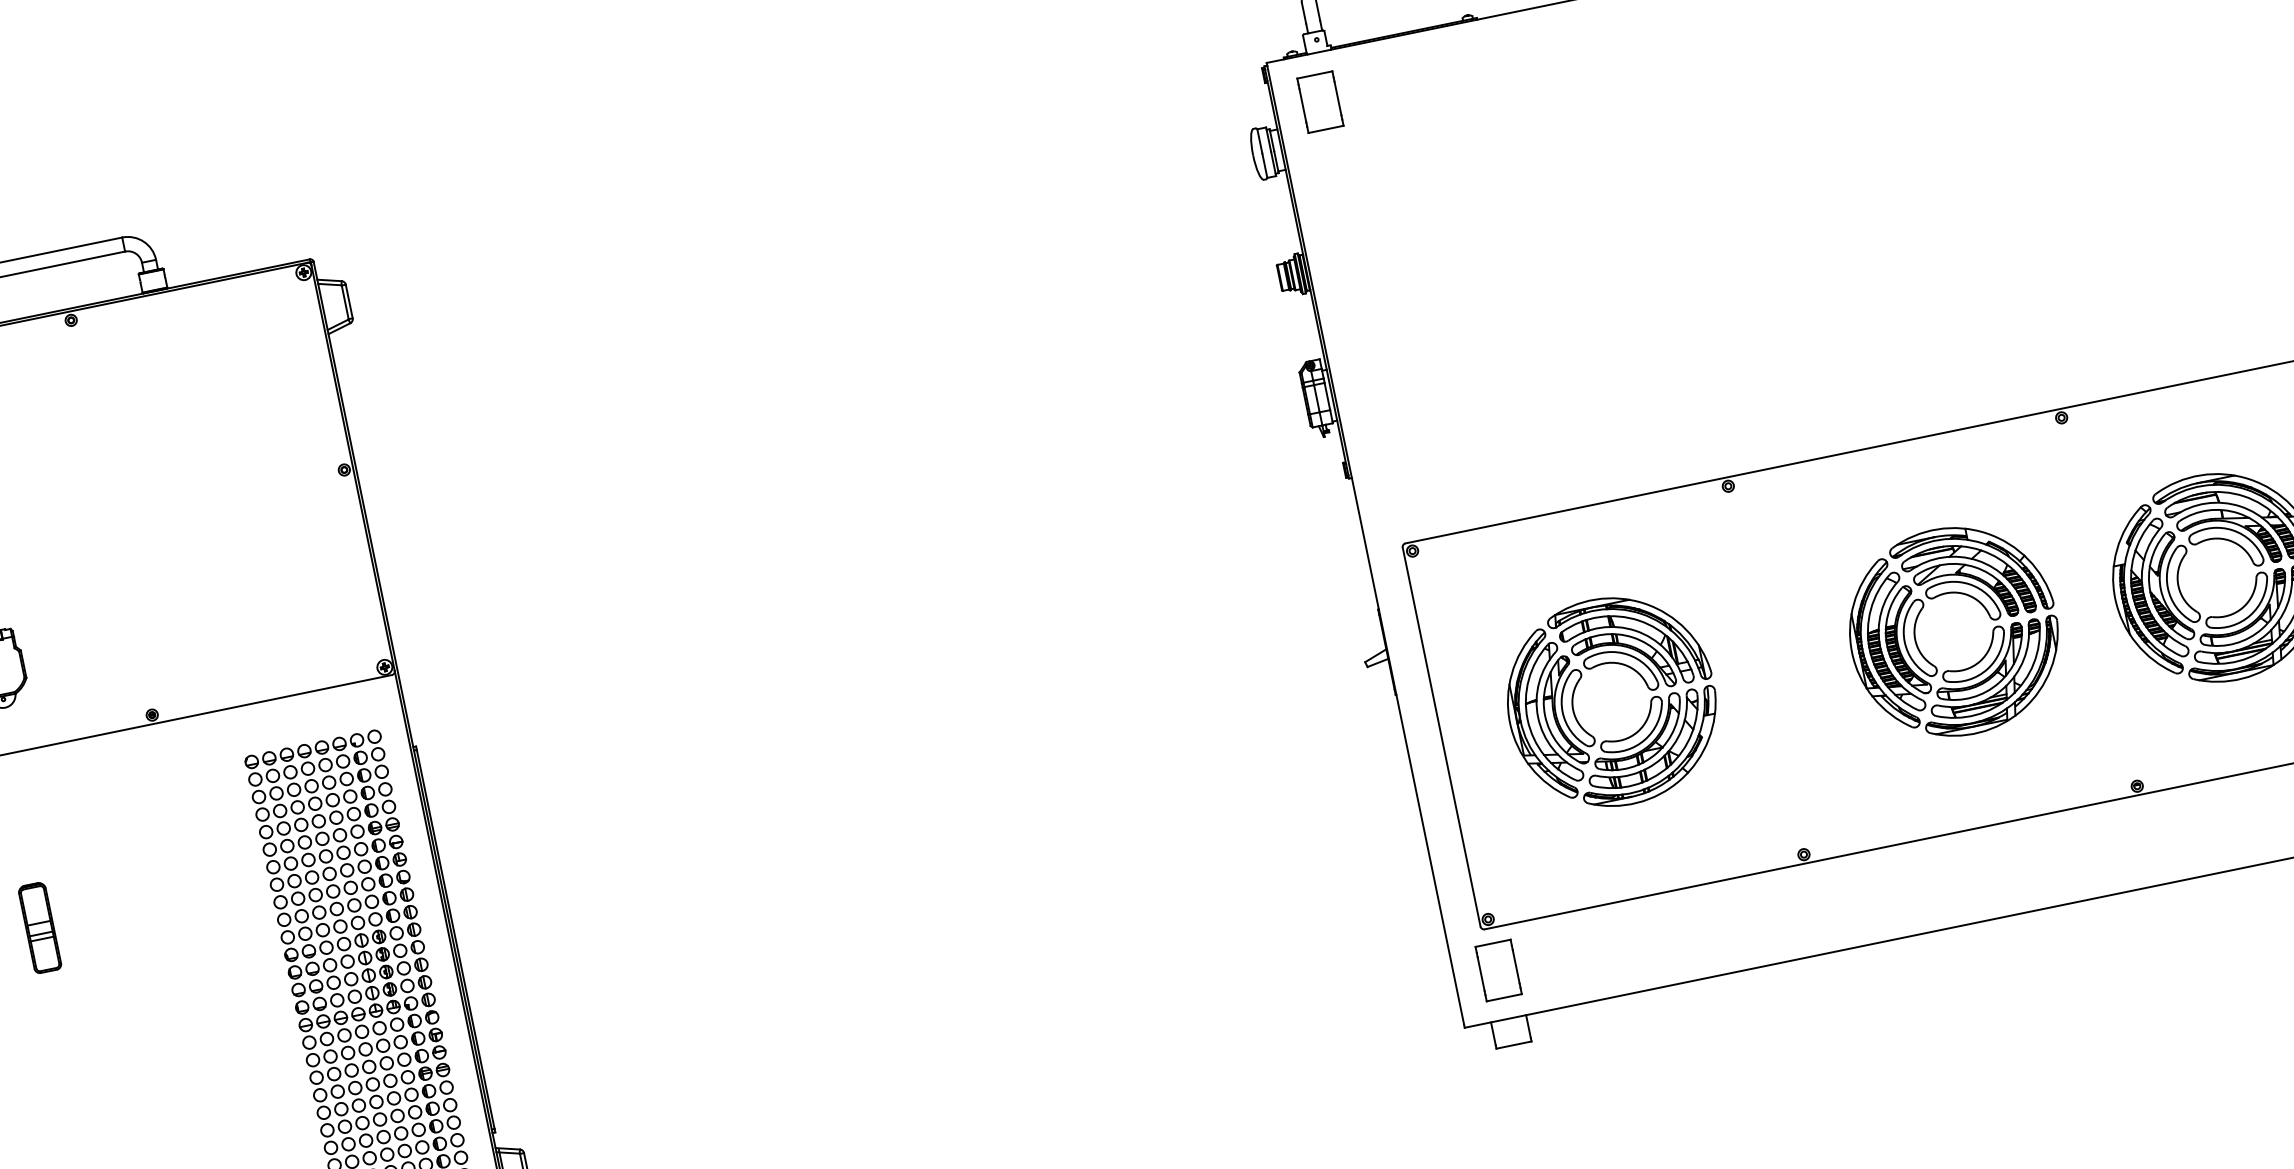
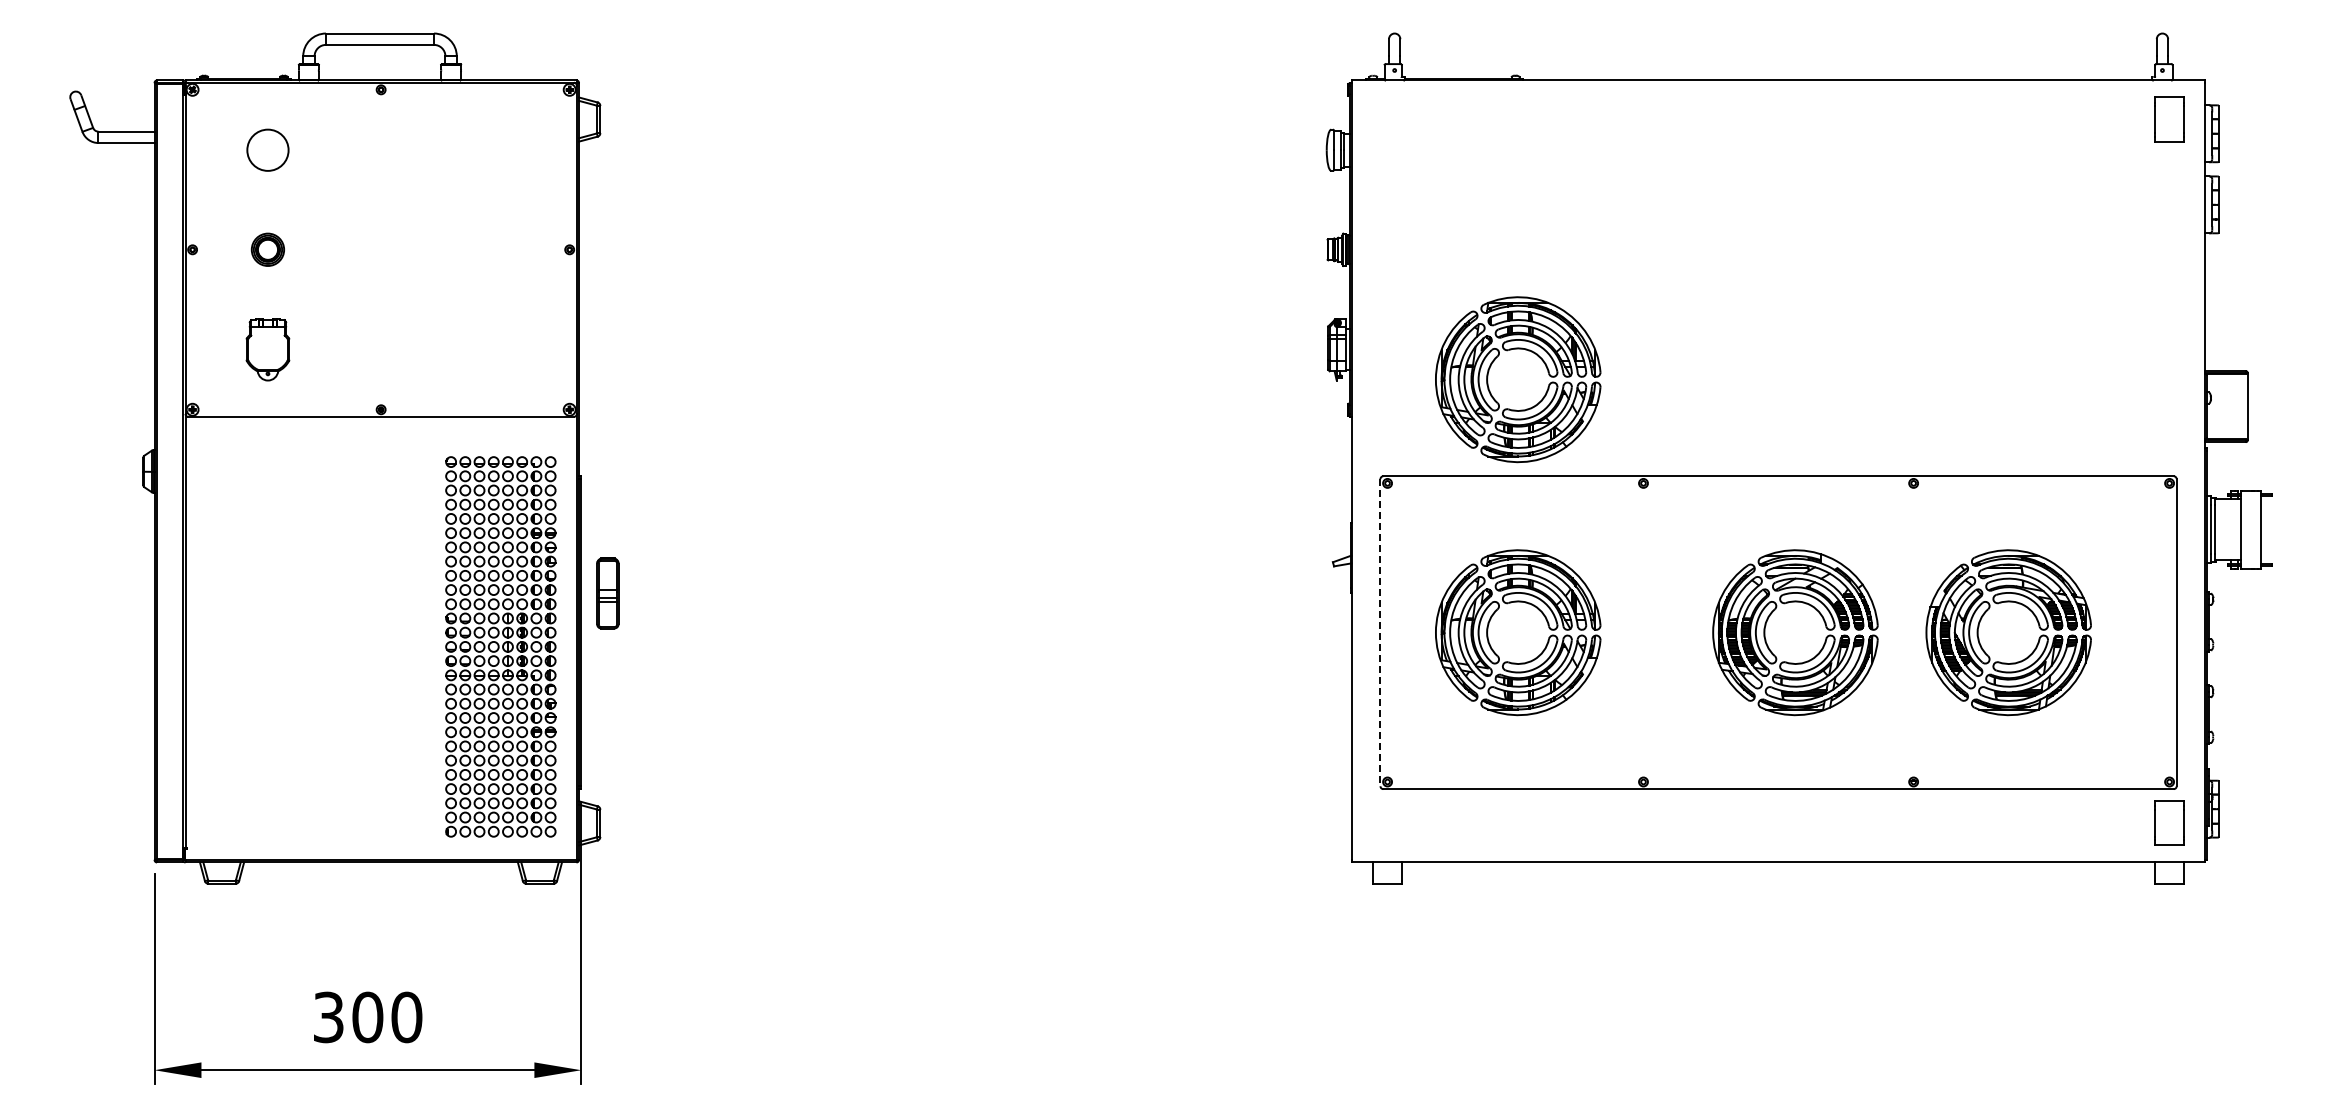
part: (1320, 102) -> (1387, 119), removed
part: (1574, 363) -> (1543, 363), added
line: (1441, 736) -> (1380, 632), solid -> dashed
part: (39, 928) -> (607, 593), moved
part: (1498, 969) -> (1387, 822), removed

